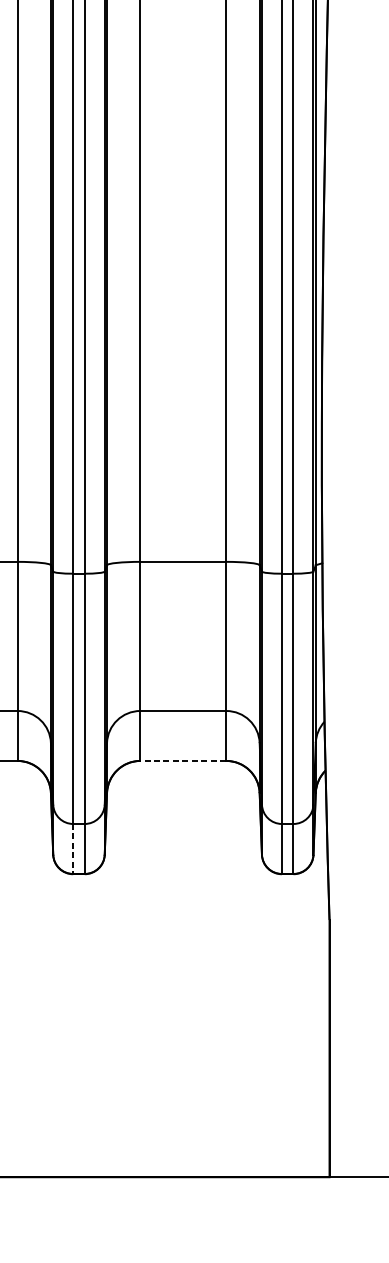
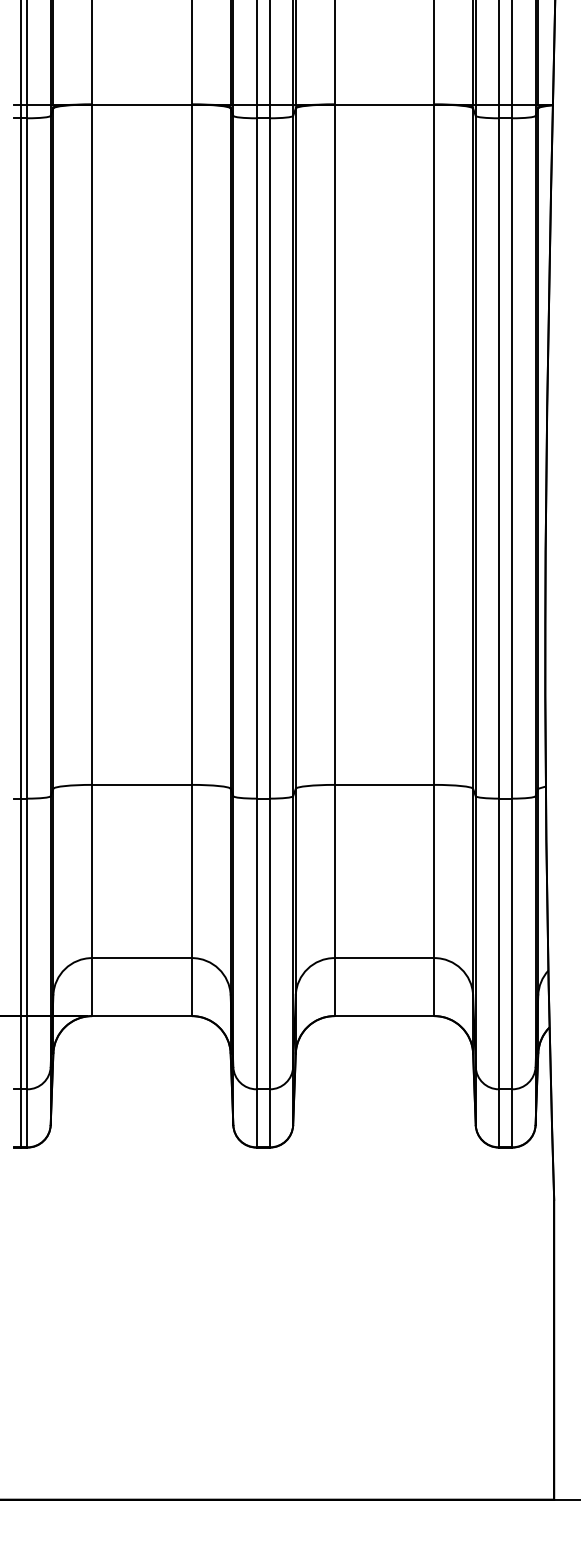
line: (183, 761) -> (384, 1016), dashed -> solid
line: (73, 849) -> (256, 1118), dashed -> solid

